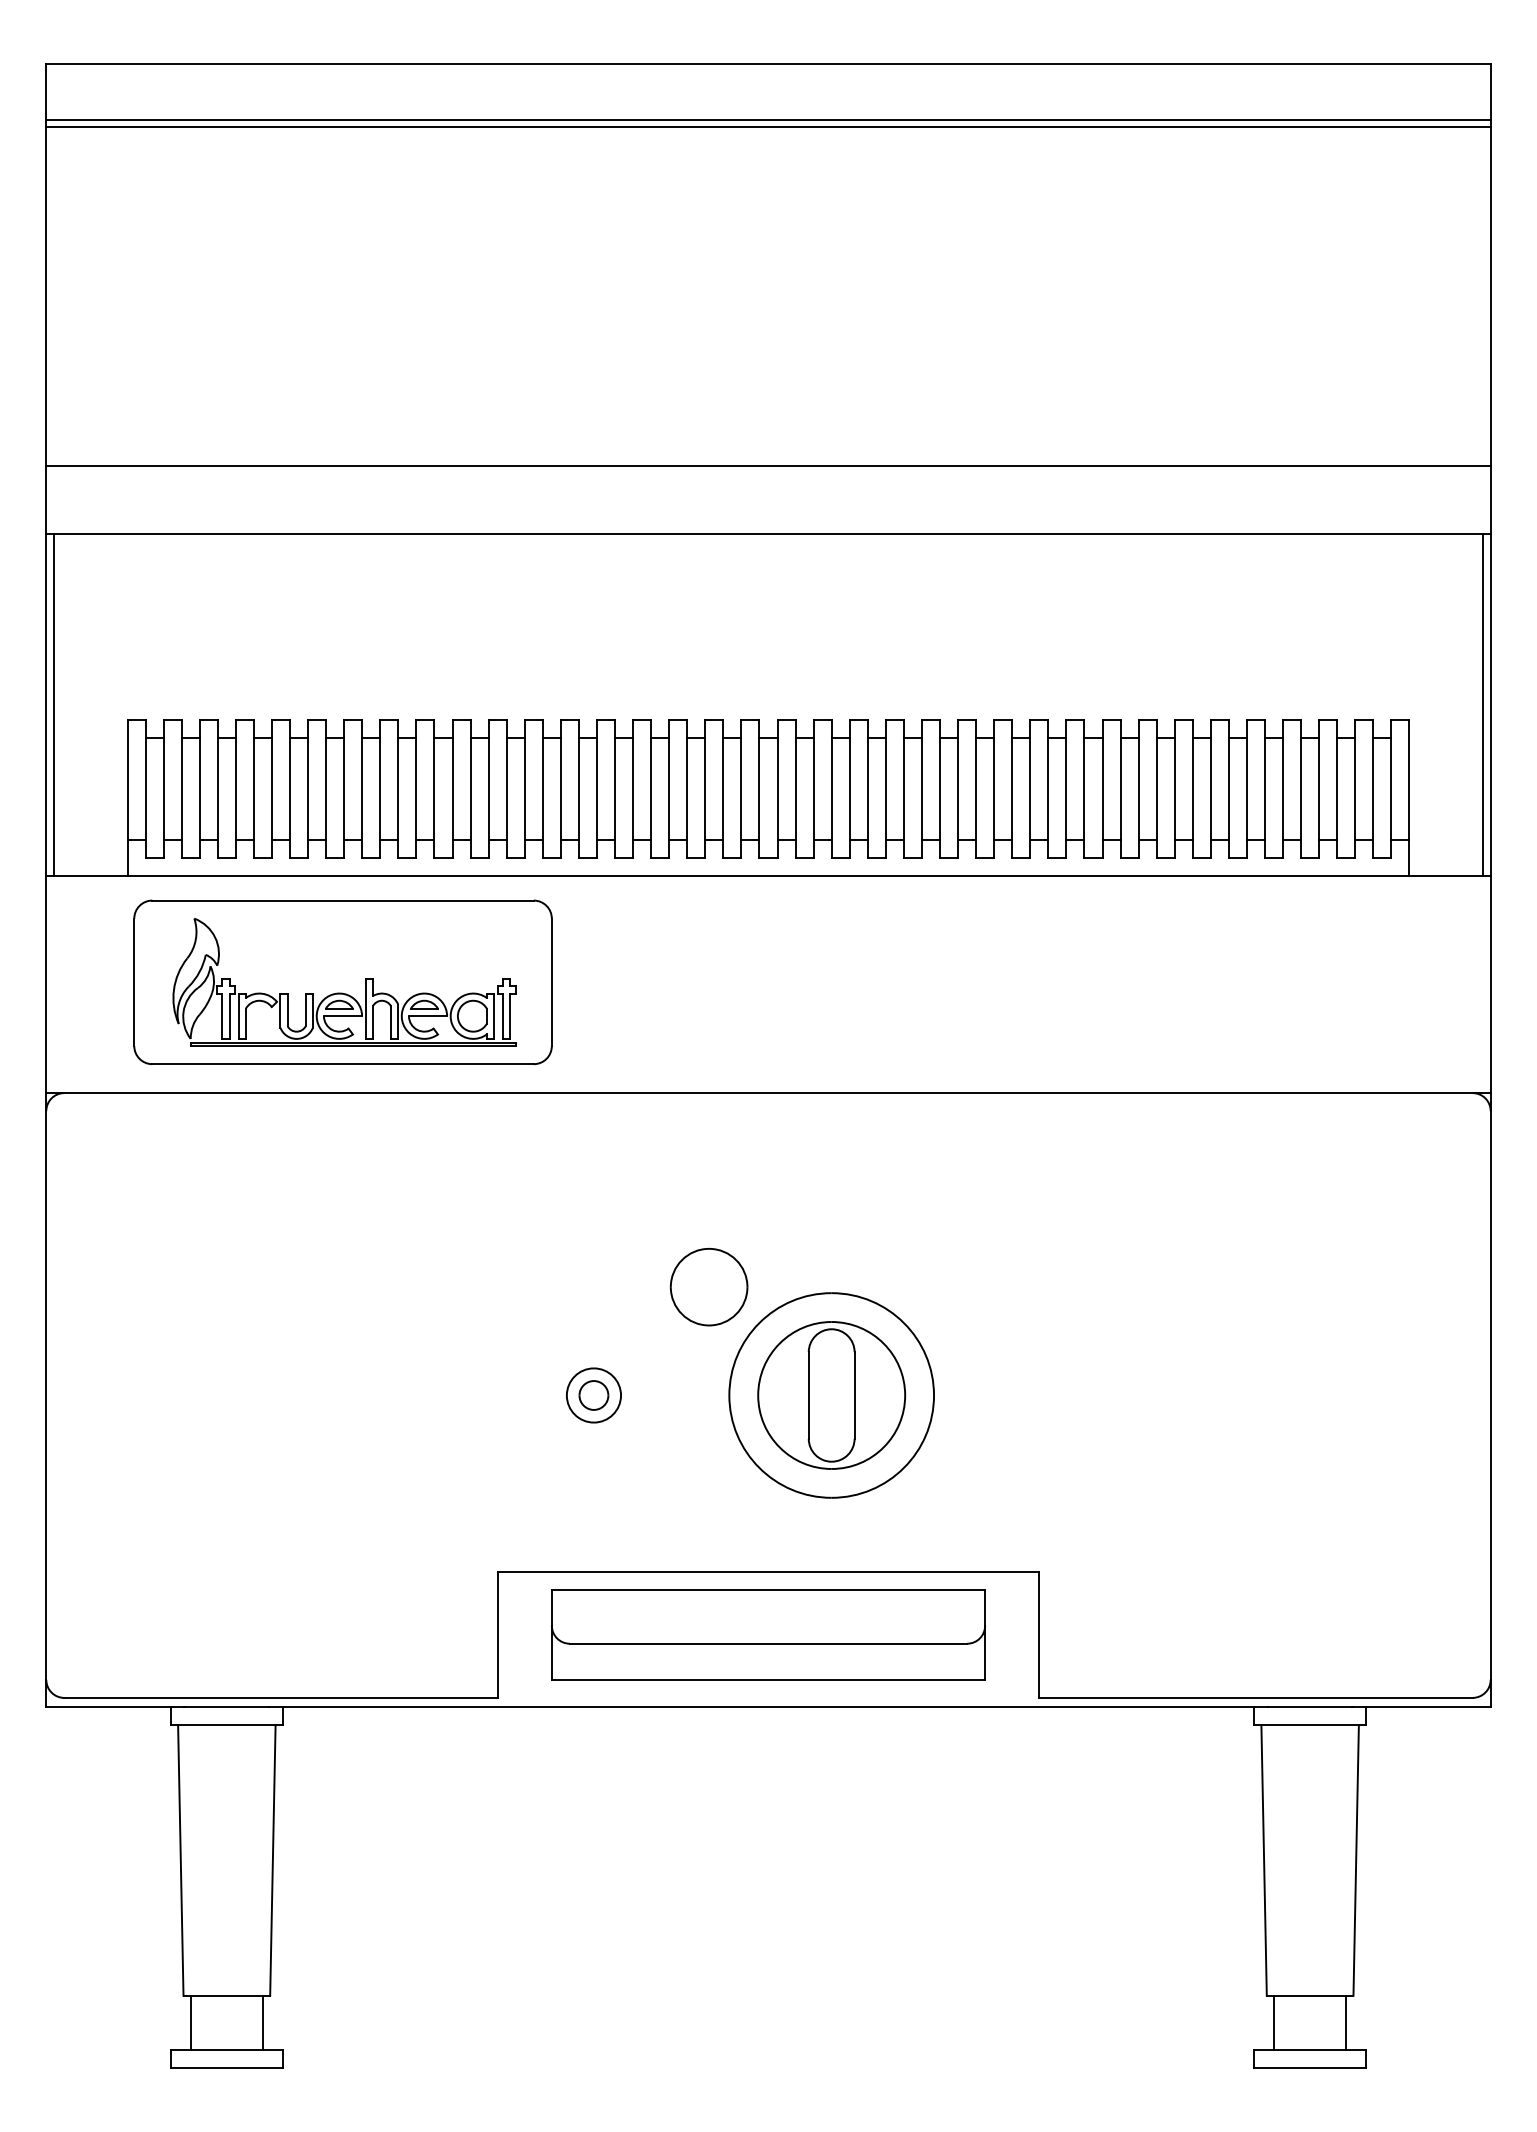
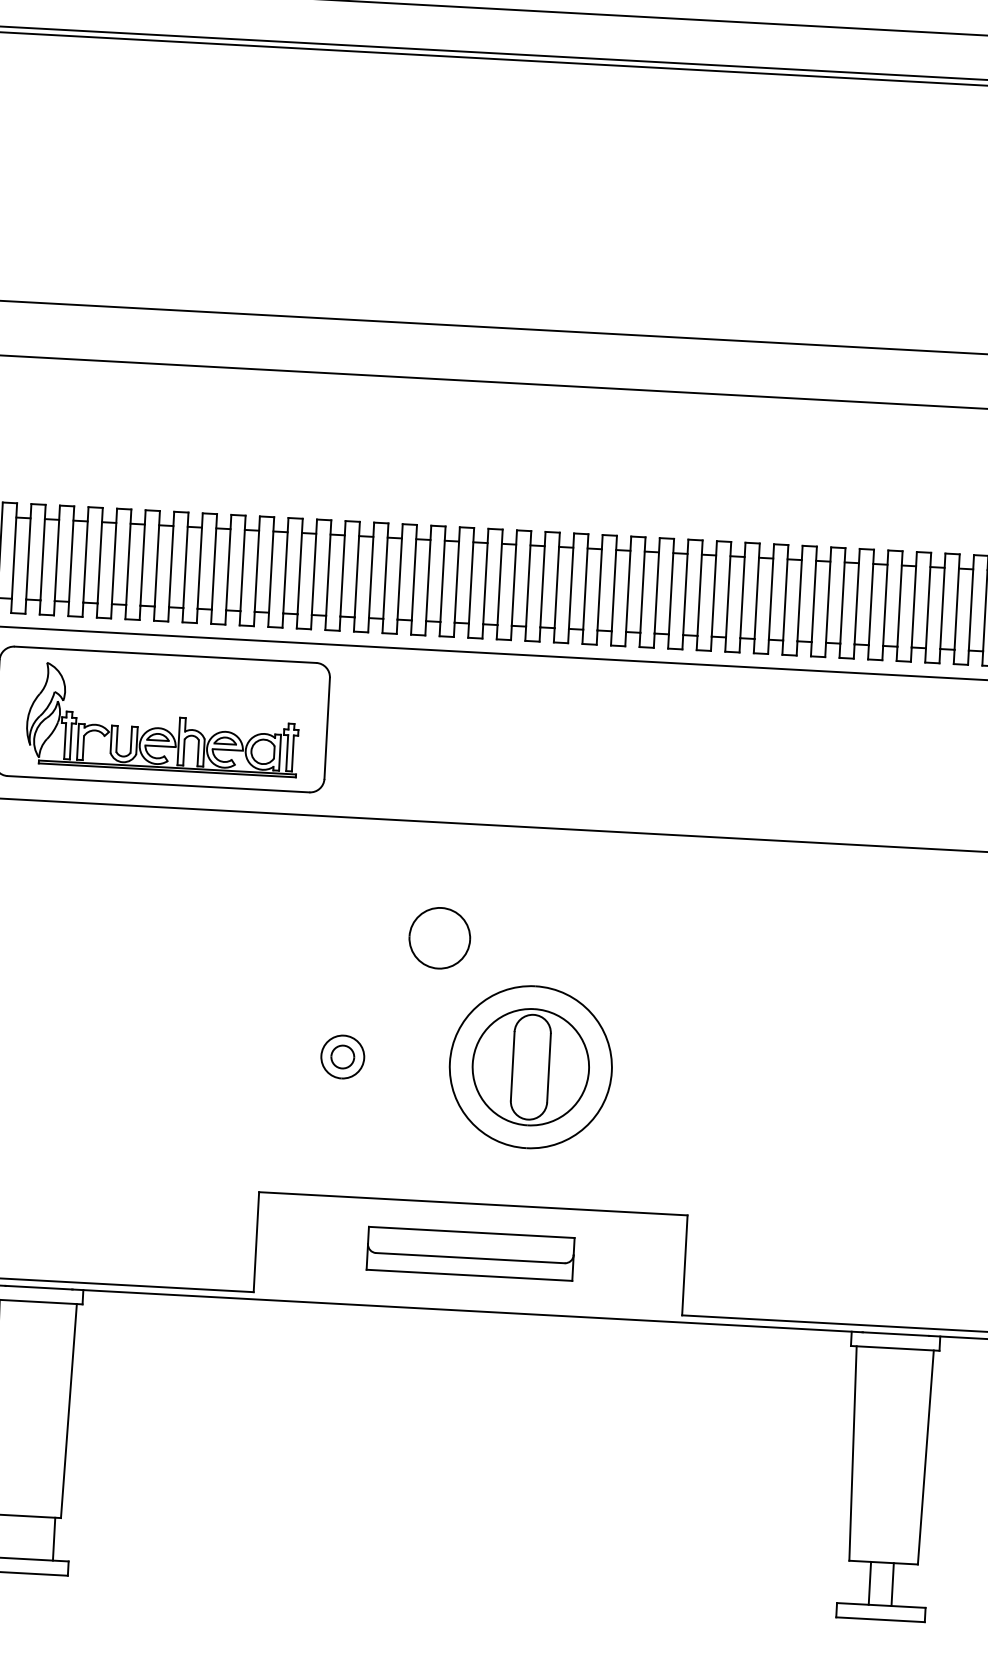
part: (708, 1287) -> (439, 938), moved
part: (768, 1634) -> (470, 1253), size x0.6
line: (1274, 2022) -> (893, 1584), moved
line: (1346, 2022) -> (870, 1583), moved

